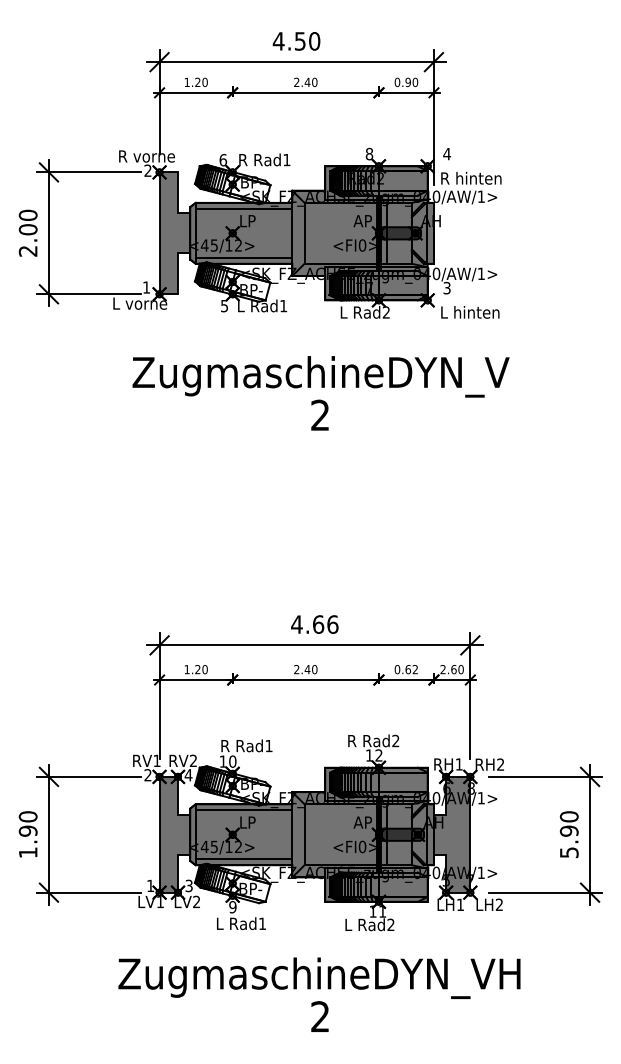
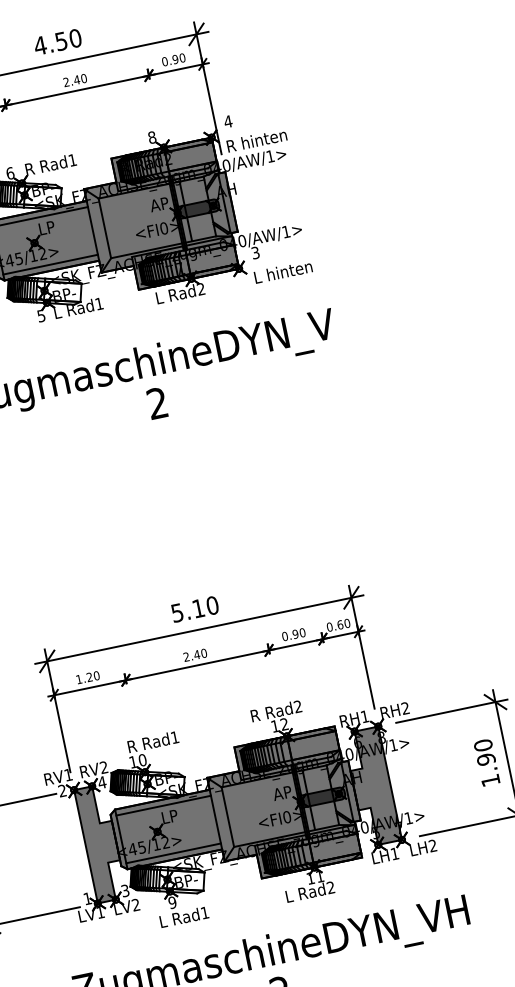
text: (314, 624) -> (194, 609), 4.66 -> 5.10
text: (411, 669) -> (298, 633), 0.62 -> 0.90
text: (442, 669) -> (329, 627), 2.60 -> 0.60
text: (569, 852) -> (490, 780), 5.90 -> 1.90

